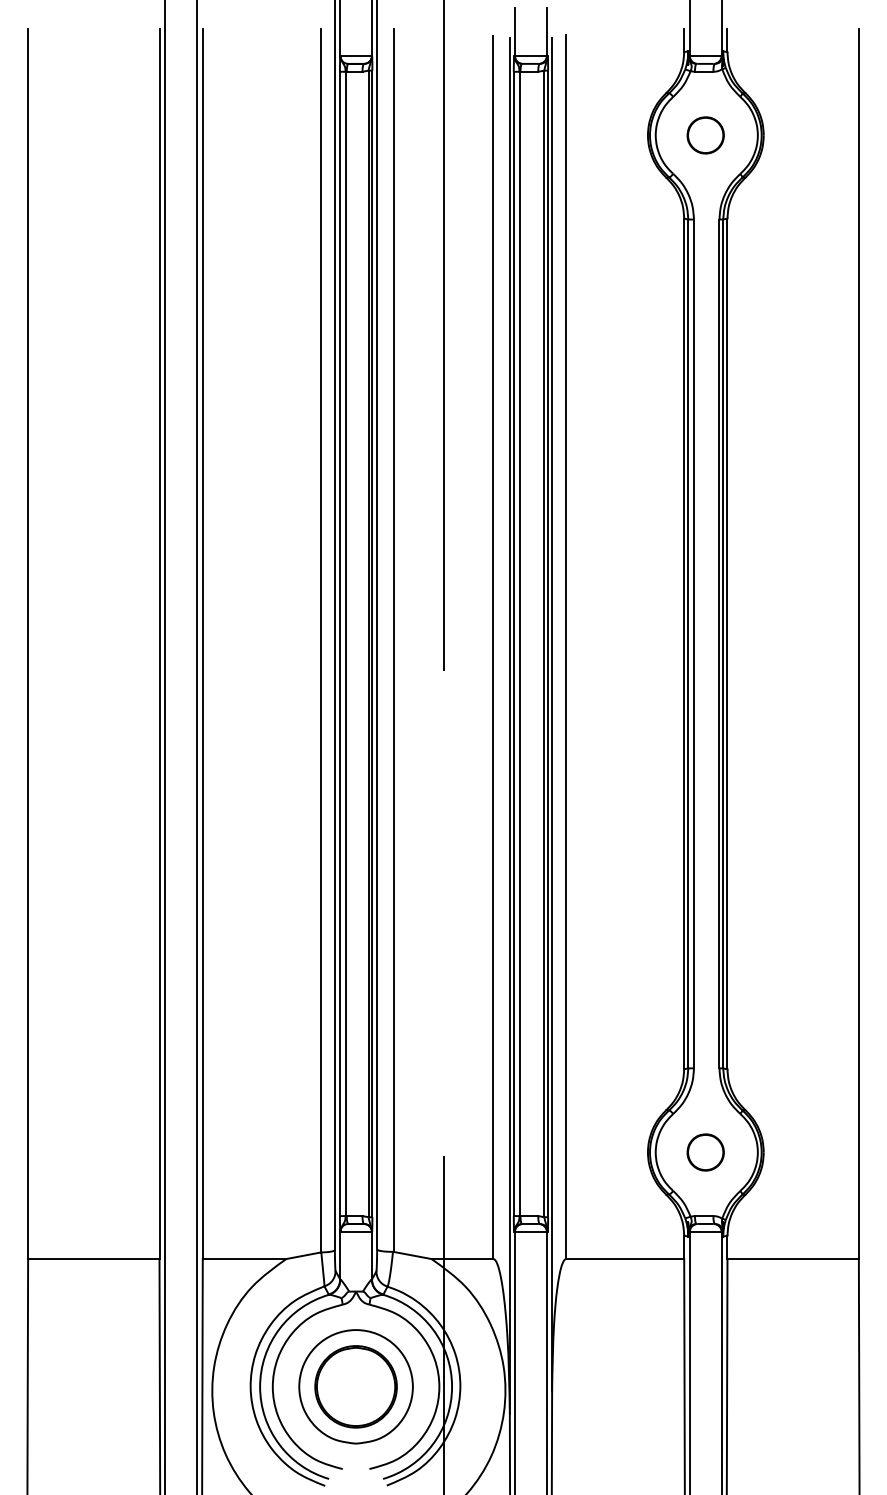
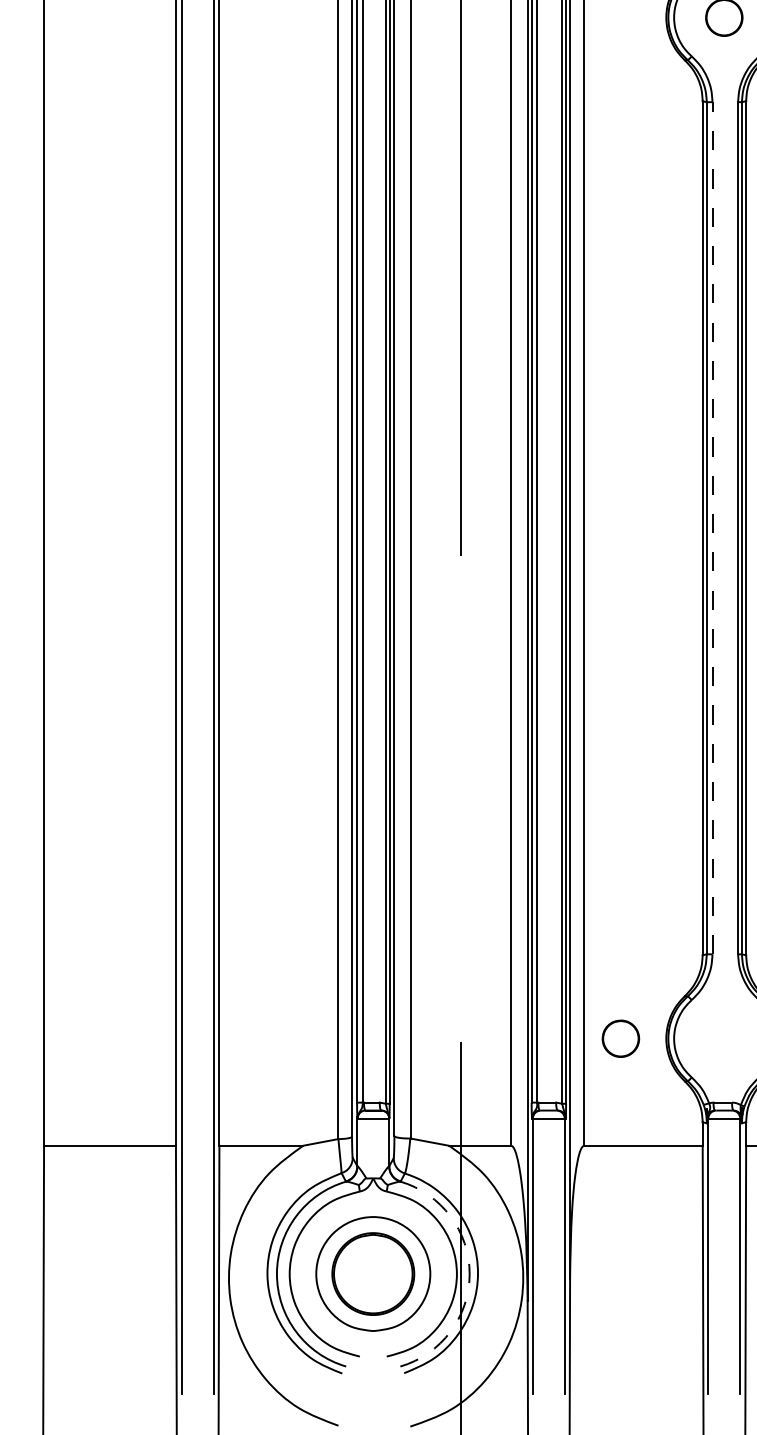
line: (693, 643) -> (712, 527), solid -> dashed
part: (705, 1152) -> (620, 1038), moved
arc: (452, 1386) -> (470, 1273), solid -> dashed

